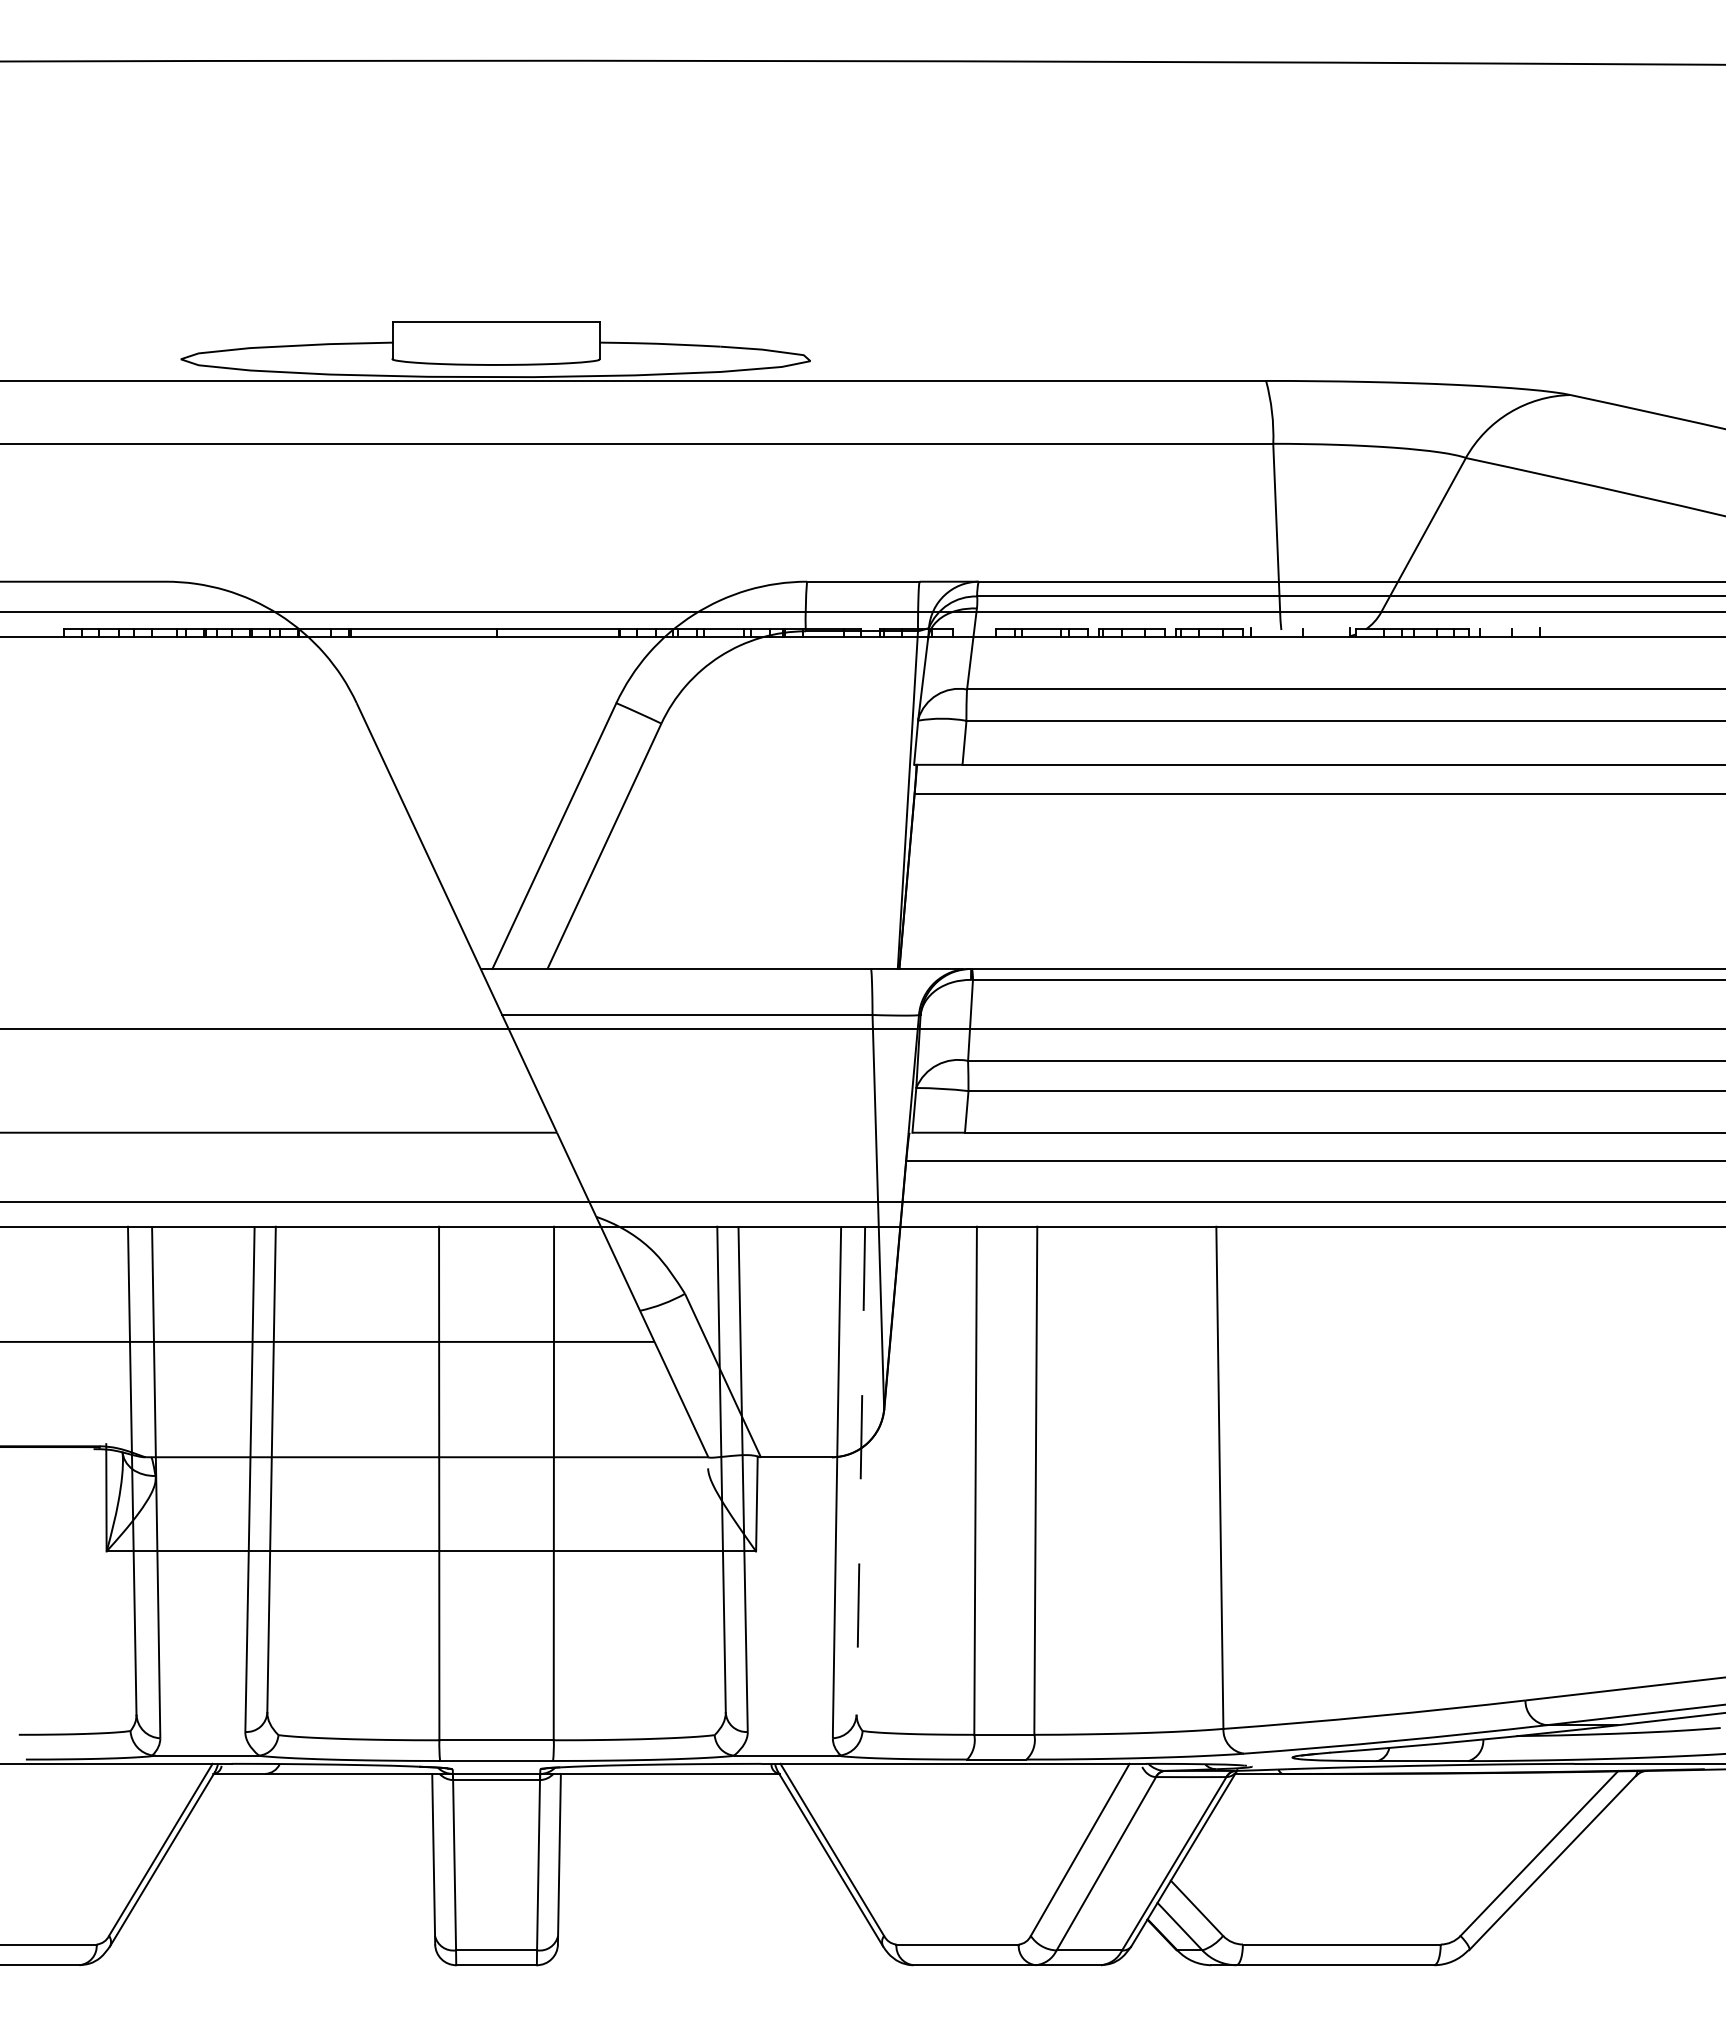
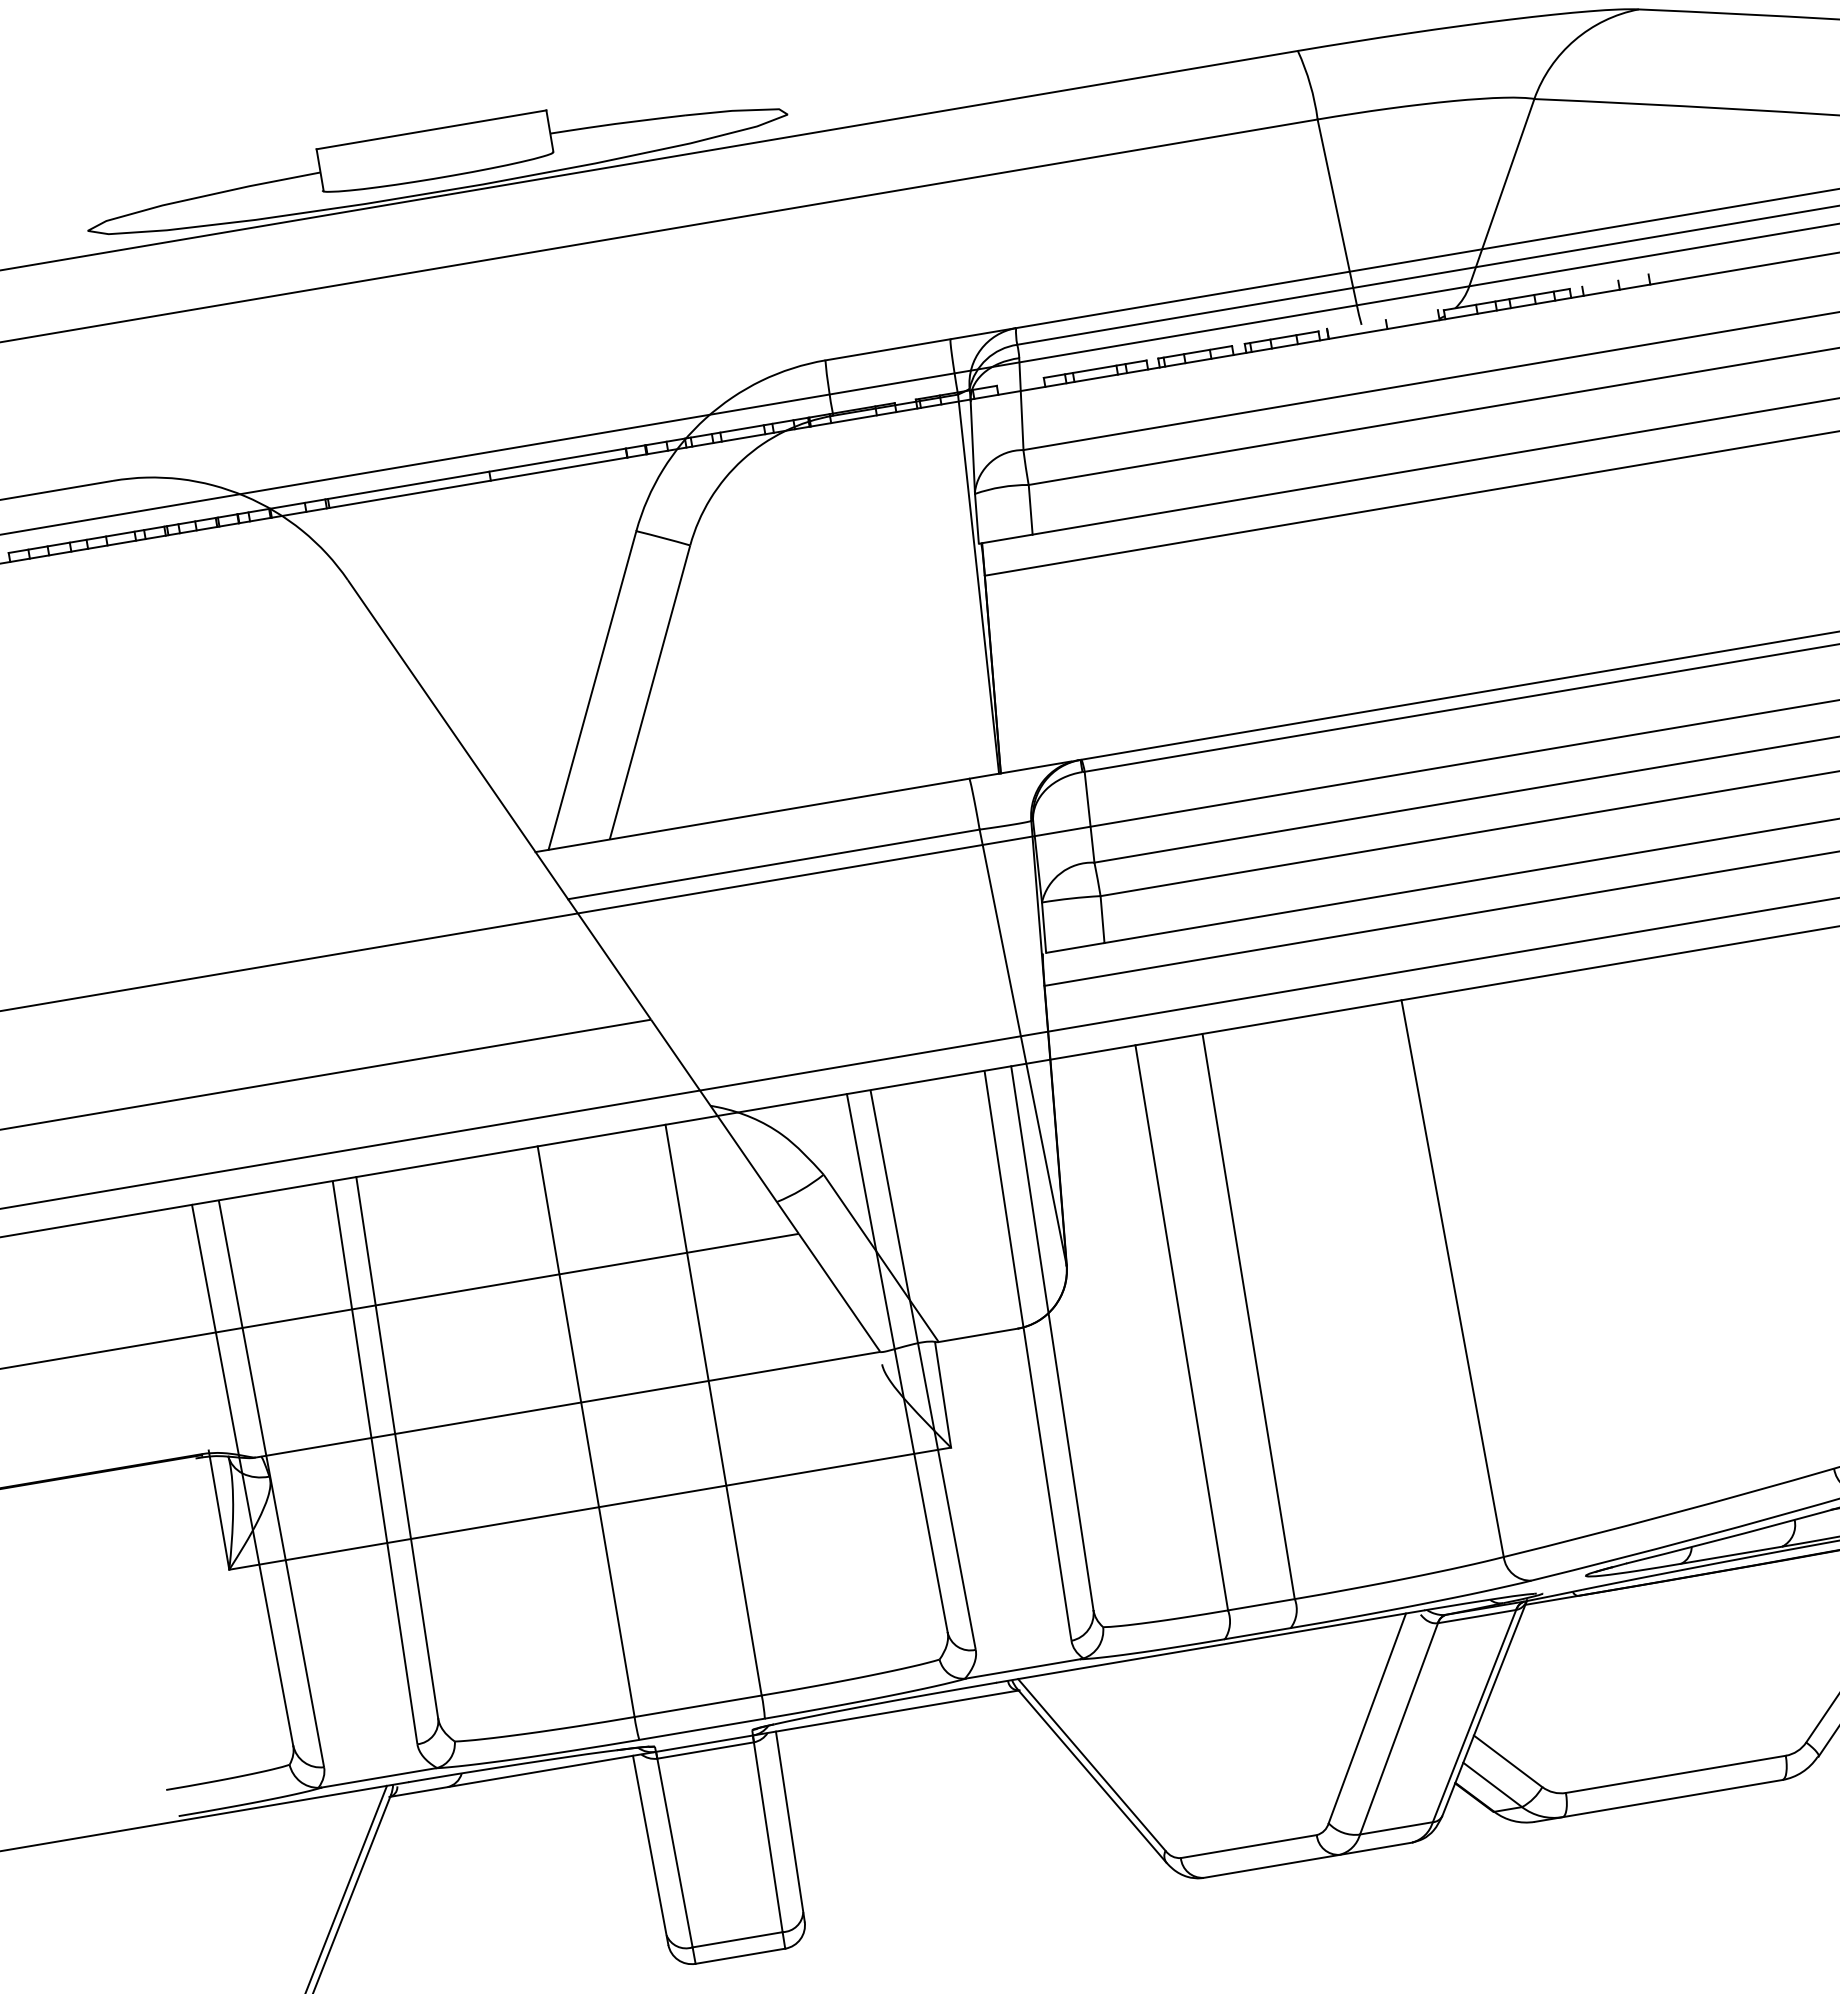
line: (860, 1471) -> (1052, 1339), dashed -> solid

